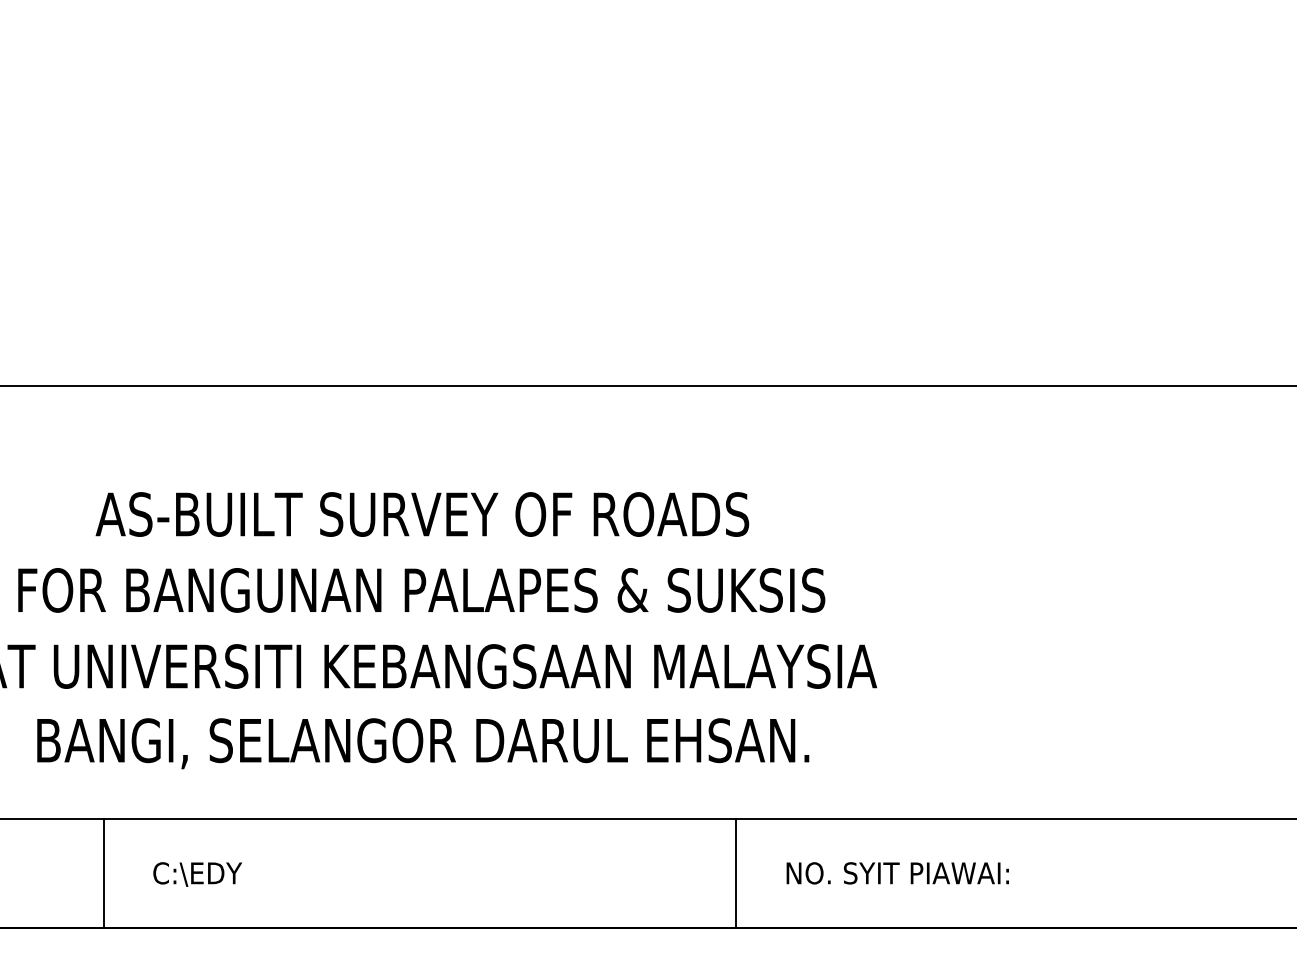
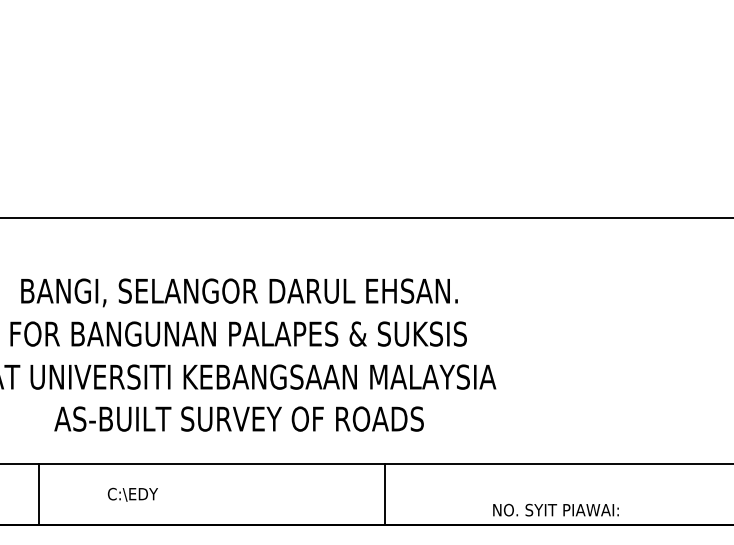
text: (423, 516) -> (239, 292), AS-BUILT SURVEY OF ROADS -> BANGI, SELANGOR DARUL EHSAN.
text: (423, 743) -> (239, 420), BANGI, SELANGOR DARUL EHSAN. -> AS-BUILT SURVEY OF ROADS
line: (103, 872) -> (38, 493), moved
line: (736, 872) -> (384, 493), moved
text: (896, 872) -> (555, 509), moved
text: (196, 873) -> (132, 494), moved

